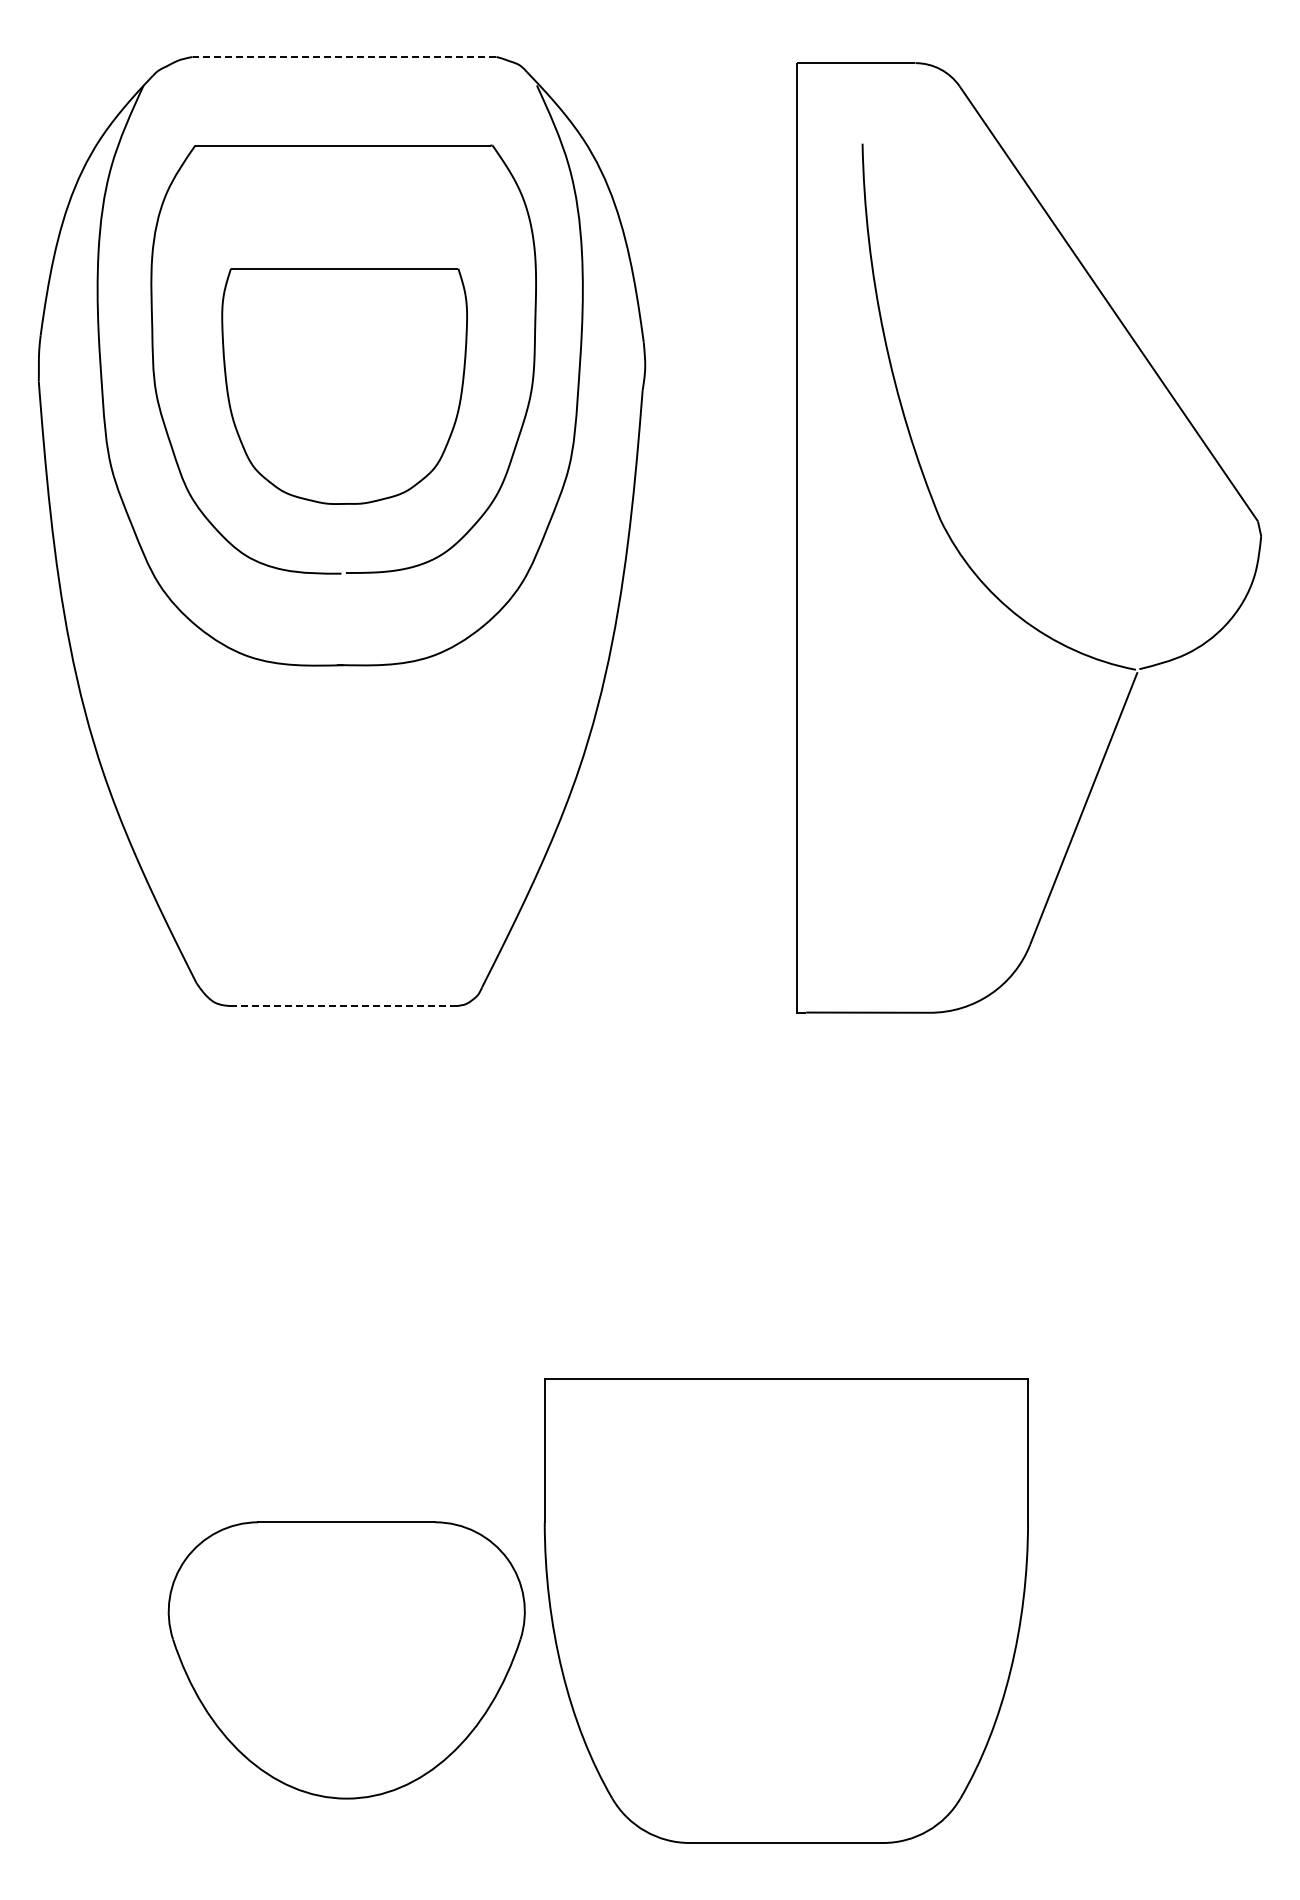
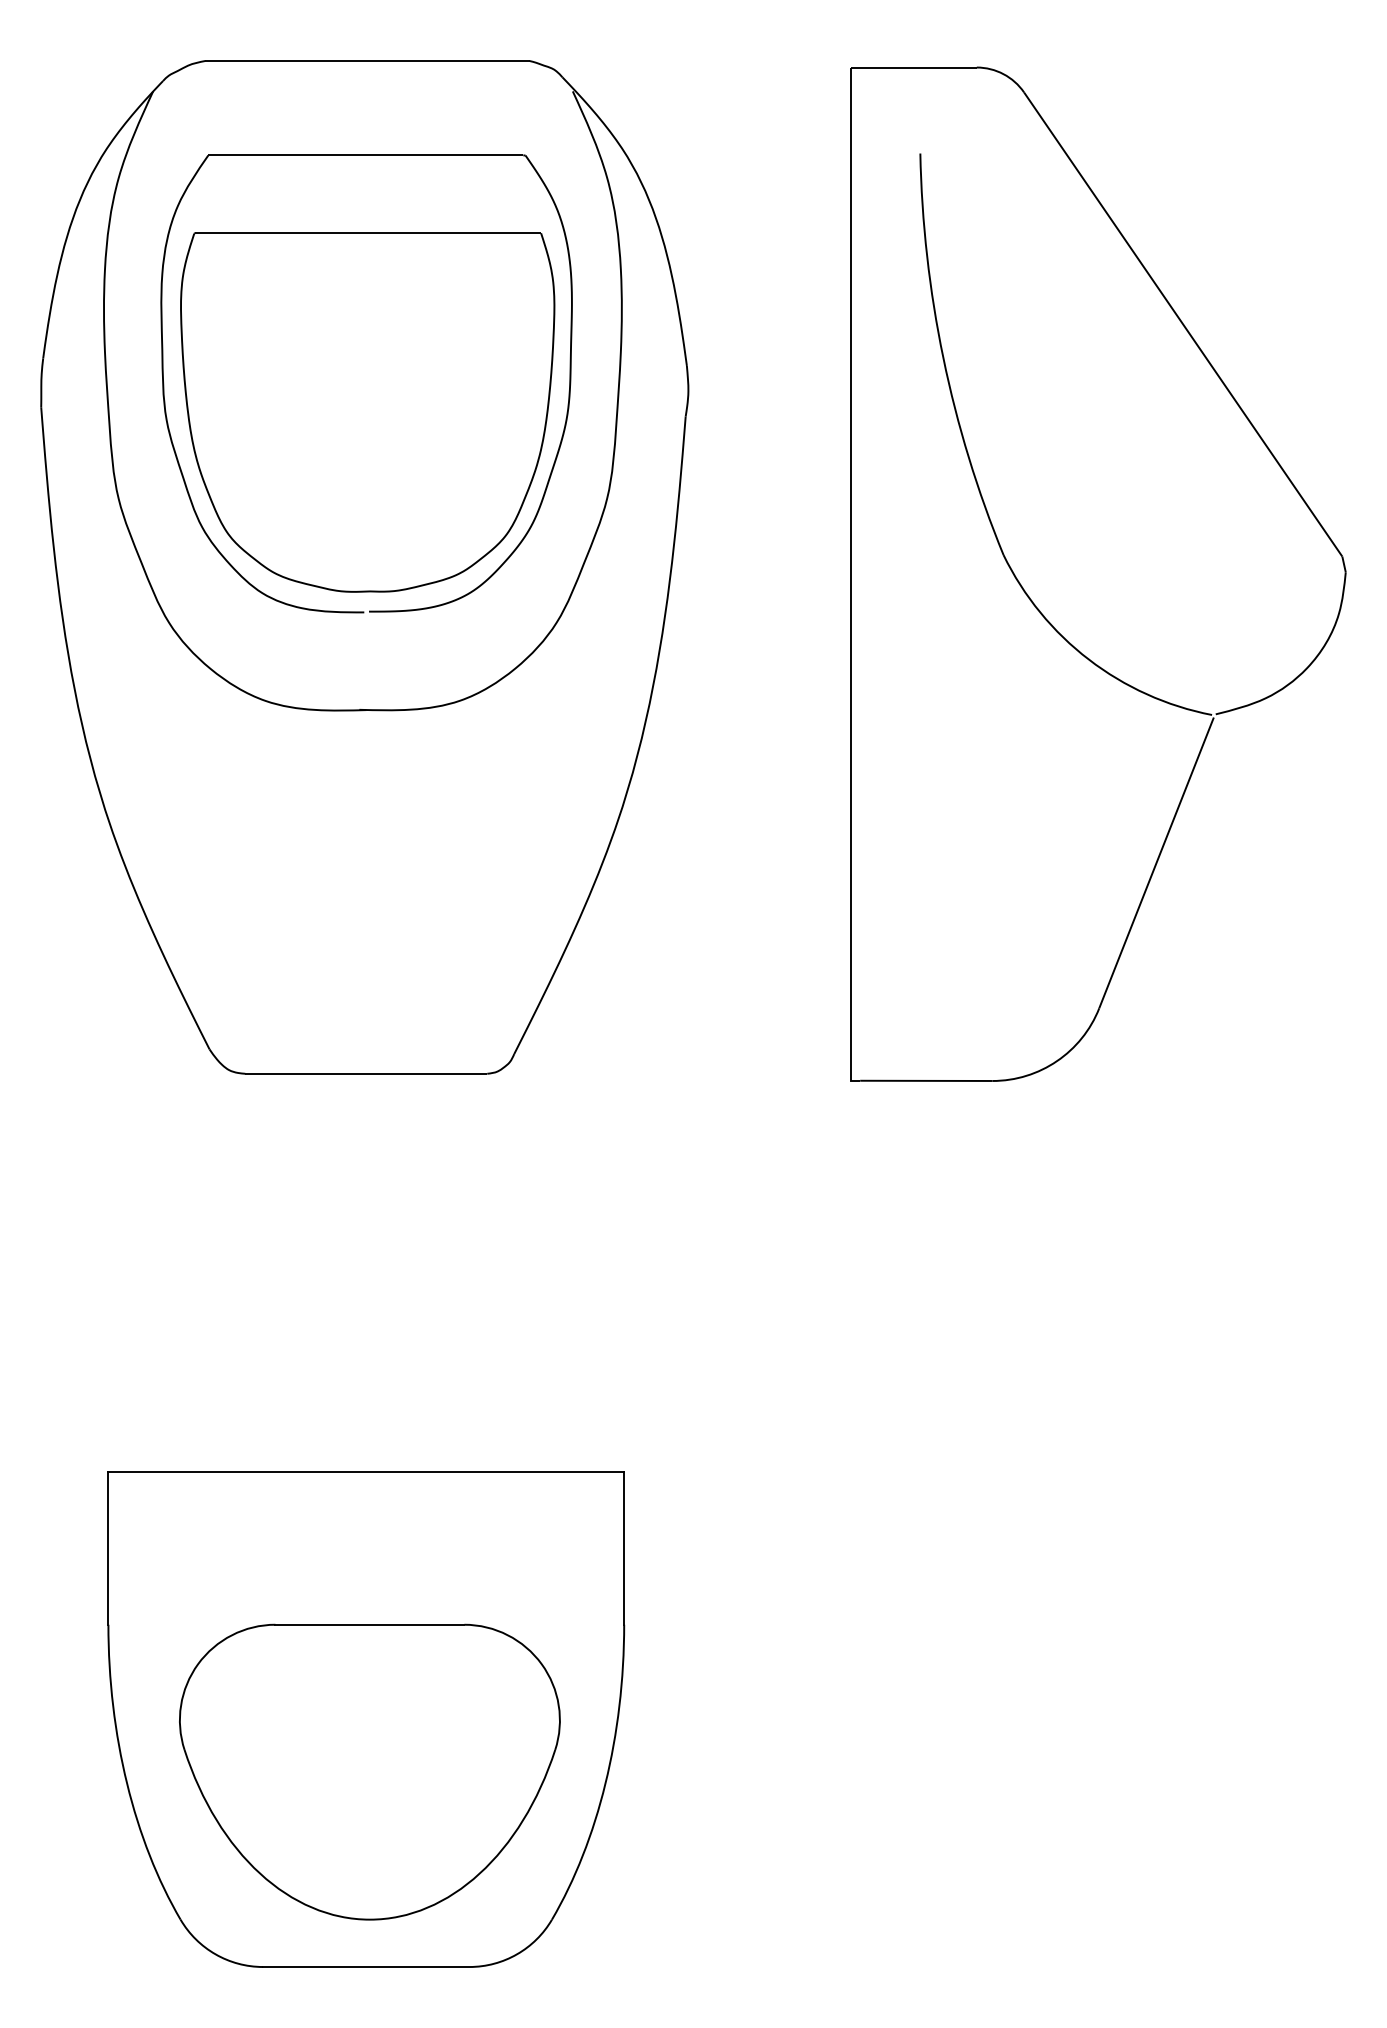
line: (344, 57) -> (367, 61), dashed -> solid
part: (344, 386) -> (367, 412), size x1.43
line: (343, 1006) -> (366, 1074), dashed -> solid
part: (785, 1610) -> (365, 1718), moved

